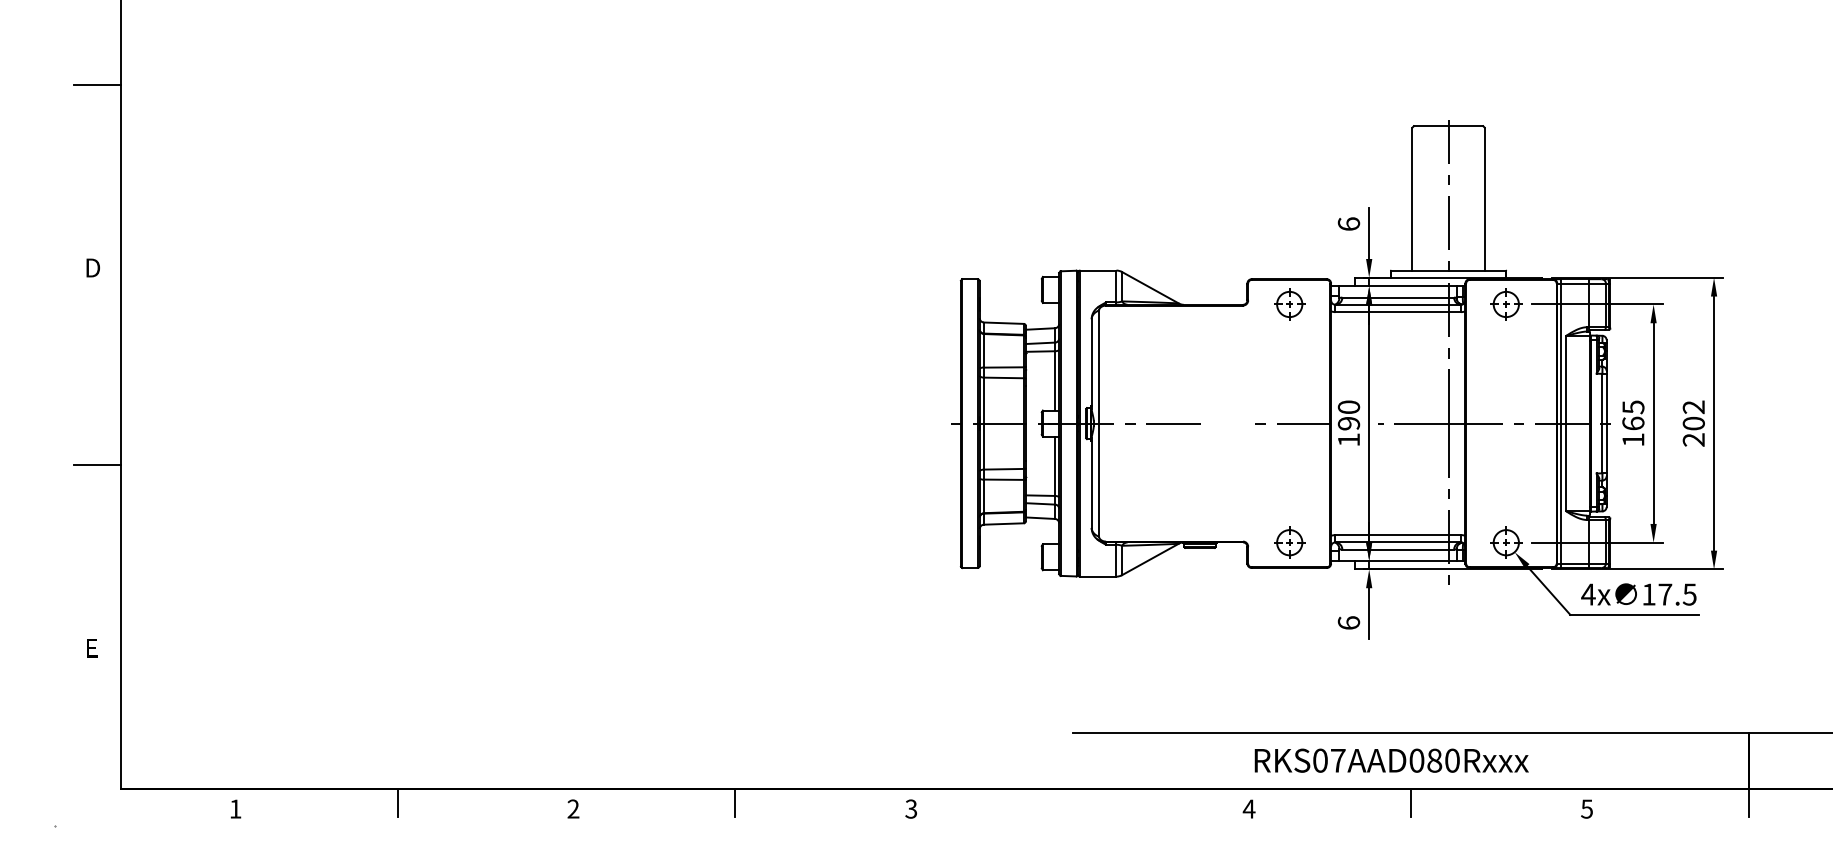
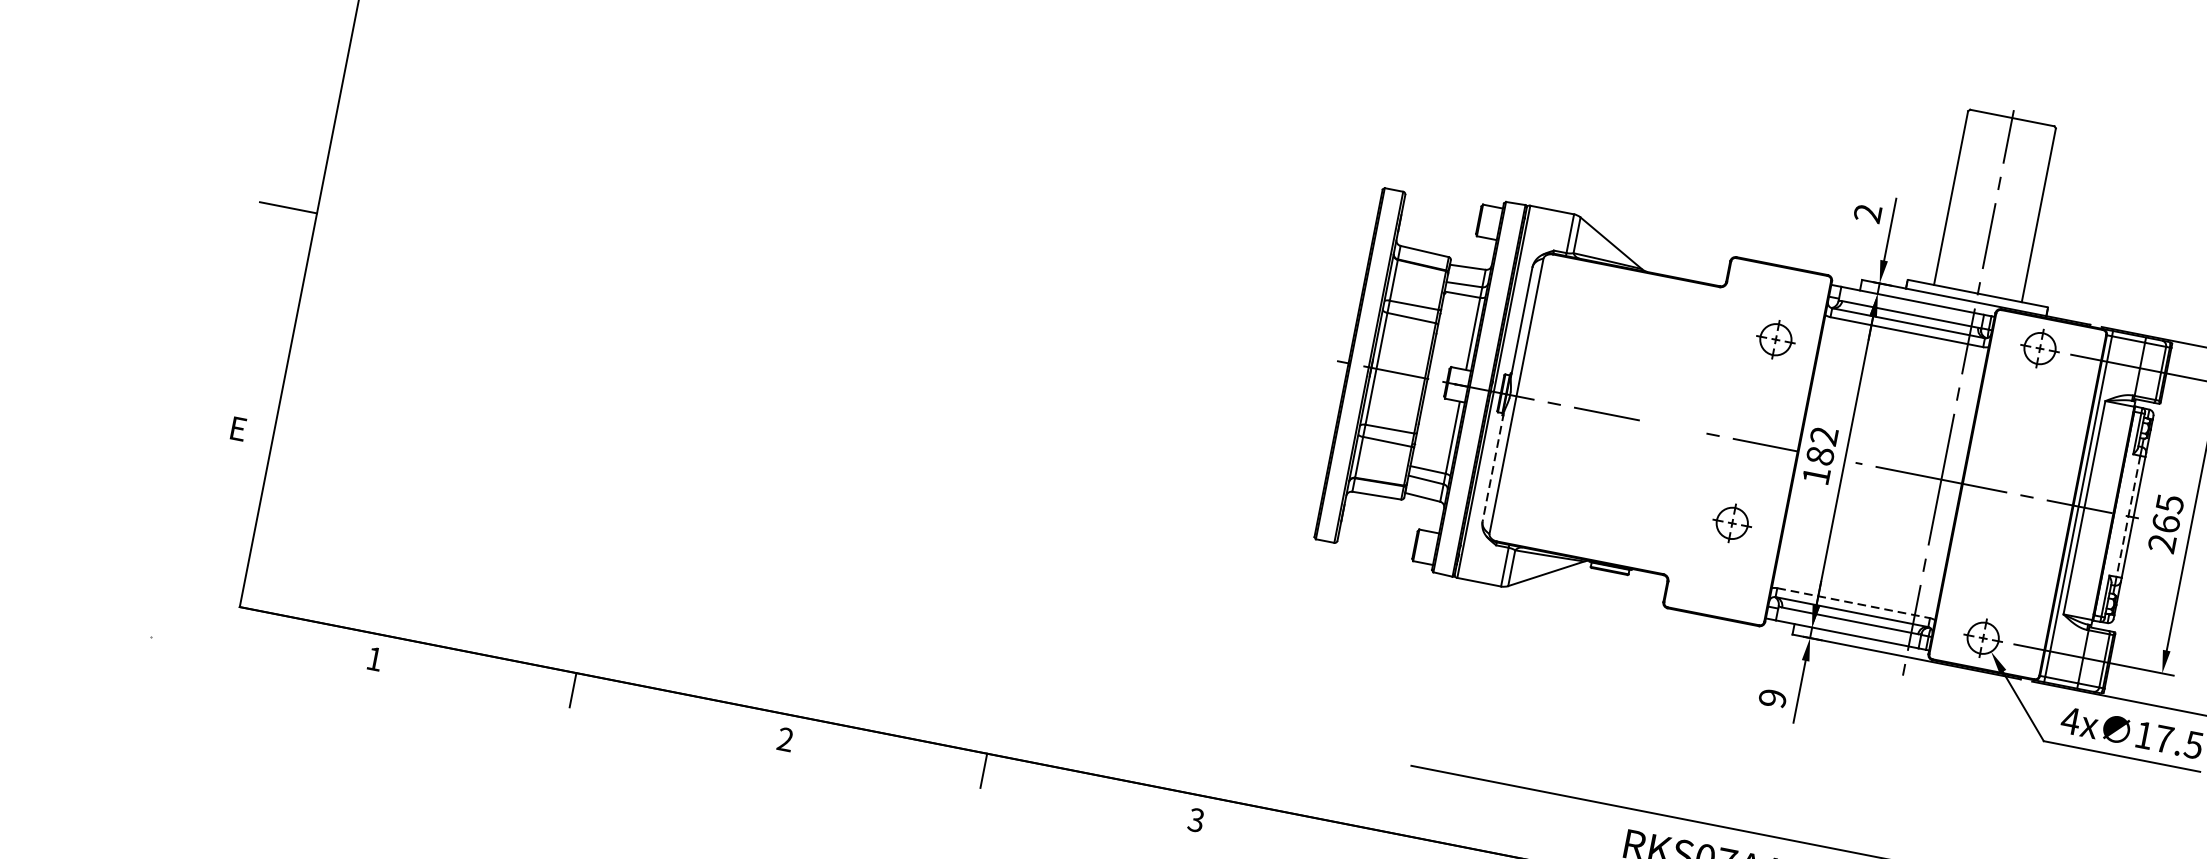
text: (1348, 223) -> (1867, 212), 6 -> 2
part: (1289, 304) -> (1775, 339), moved
text: (1348, 415) -> (1821, 445), 190 -> 182
line: (1602, 423) -> (2128, 516), solid -> dashed
text: (1633, 439) -> (2162, 543), 165 -> 265
line: (1091, 483) -> (1492, 467), solid -> dashed
line: (1398, 535) -> (1853, 603), solid -> dashed
part: (1289, 542) -> (1732, 523), moved
text: (1348, 622) -> (1772, 697), 6 -> 9

